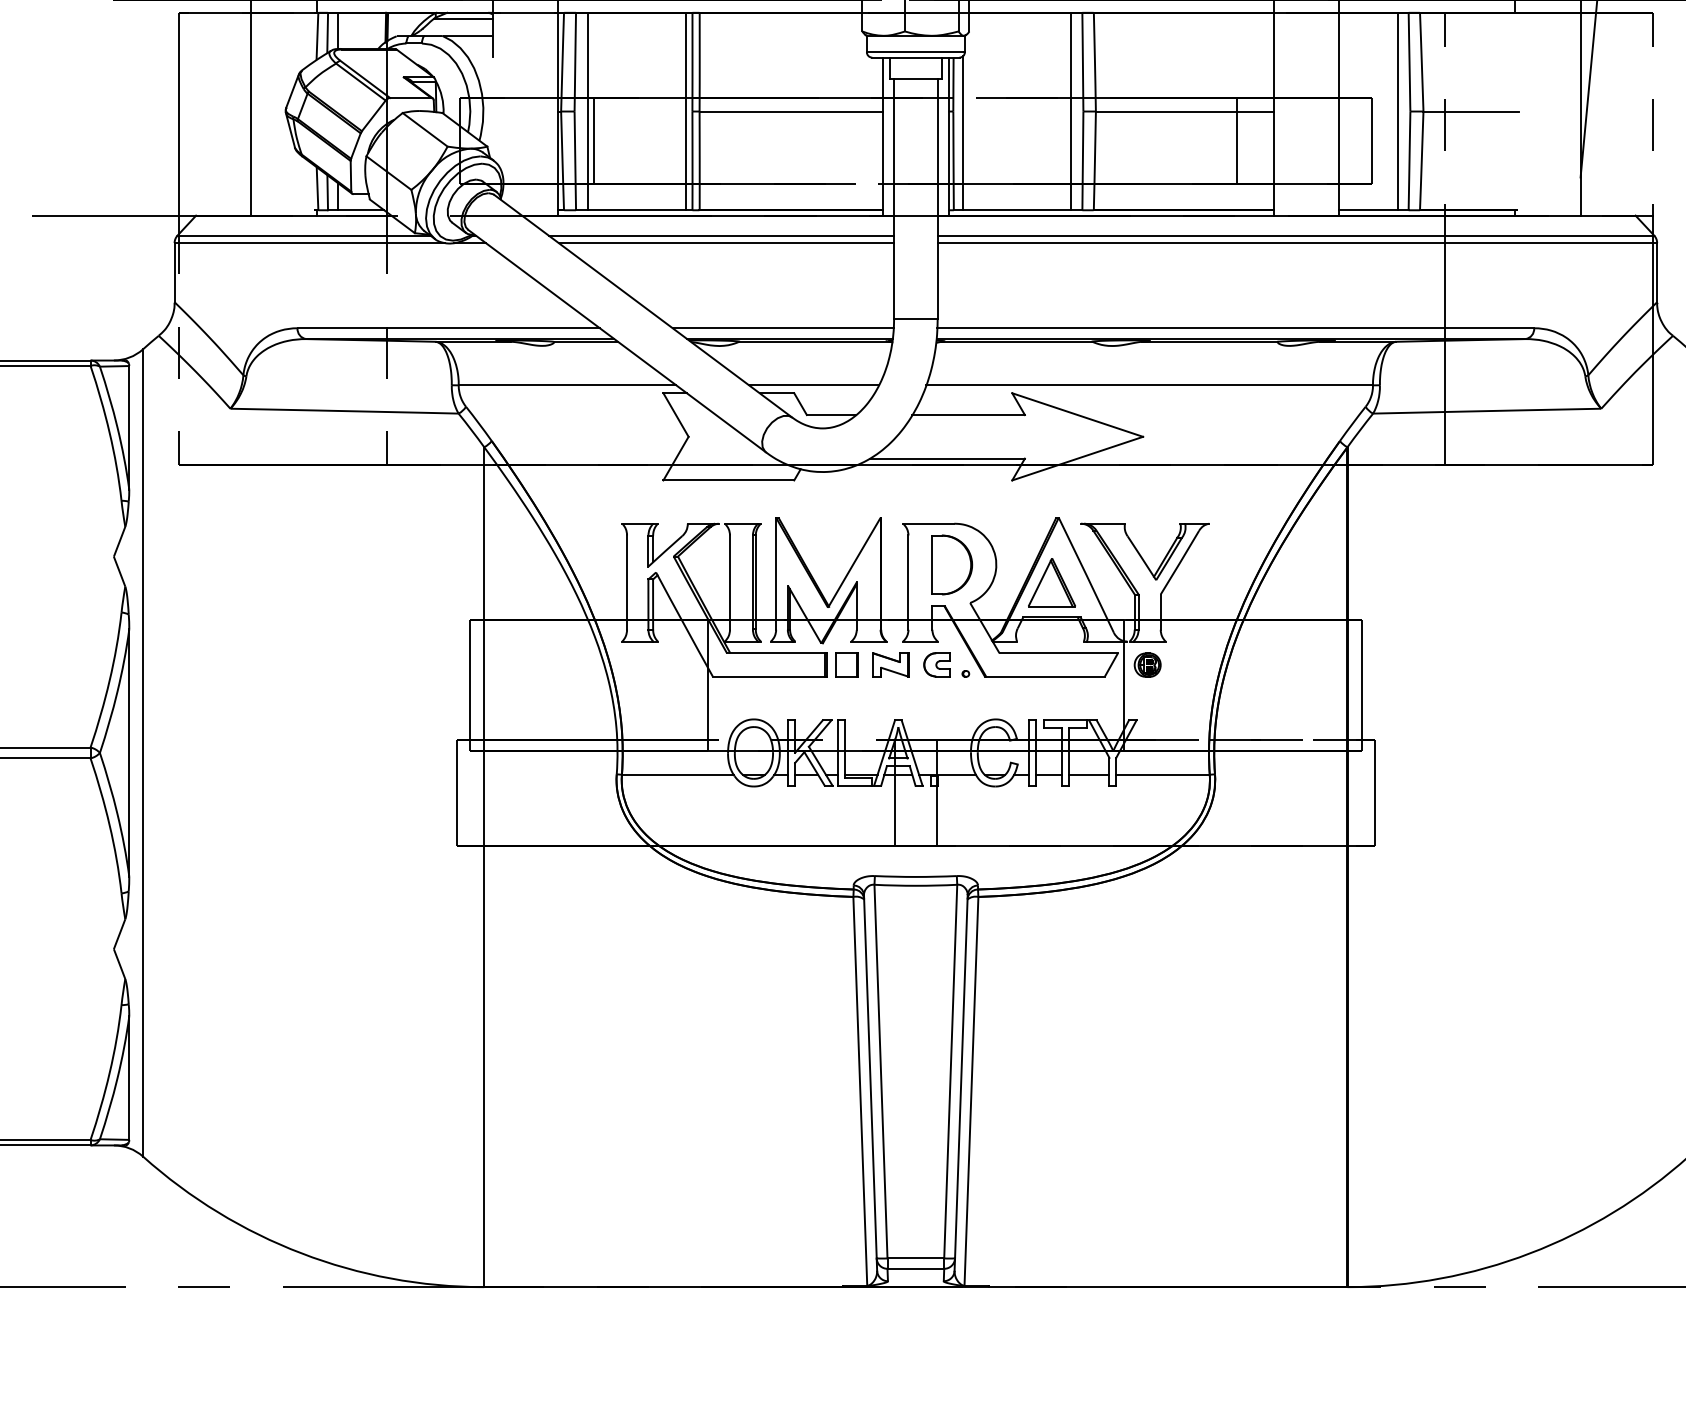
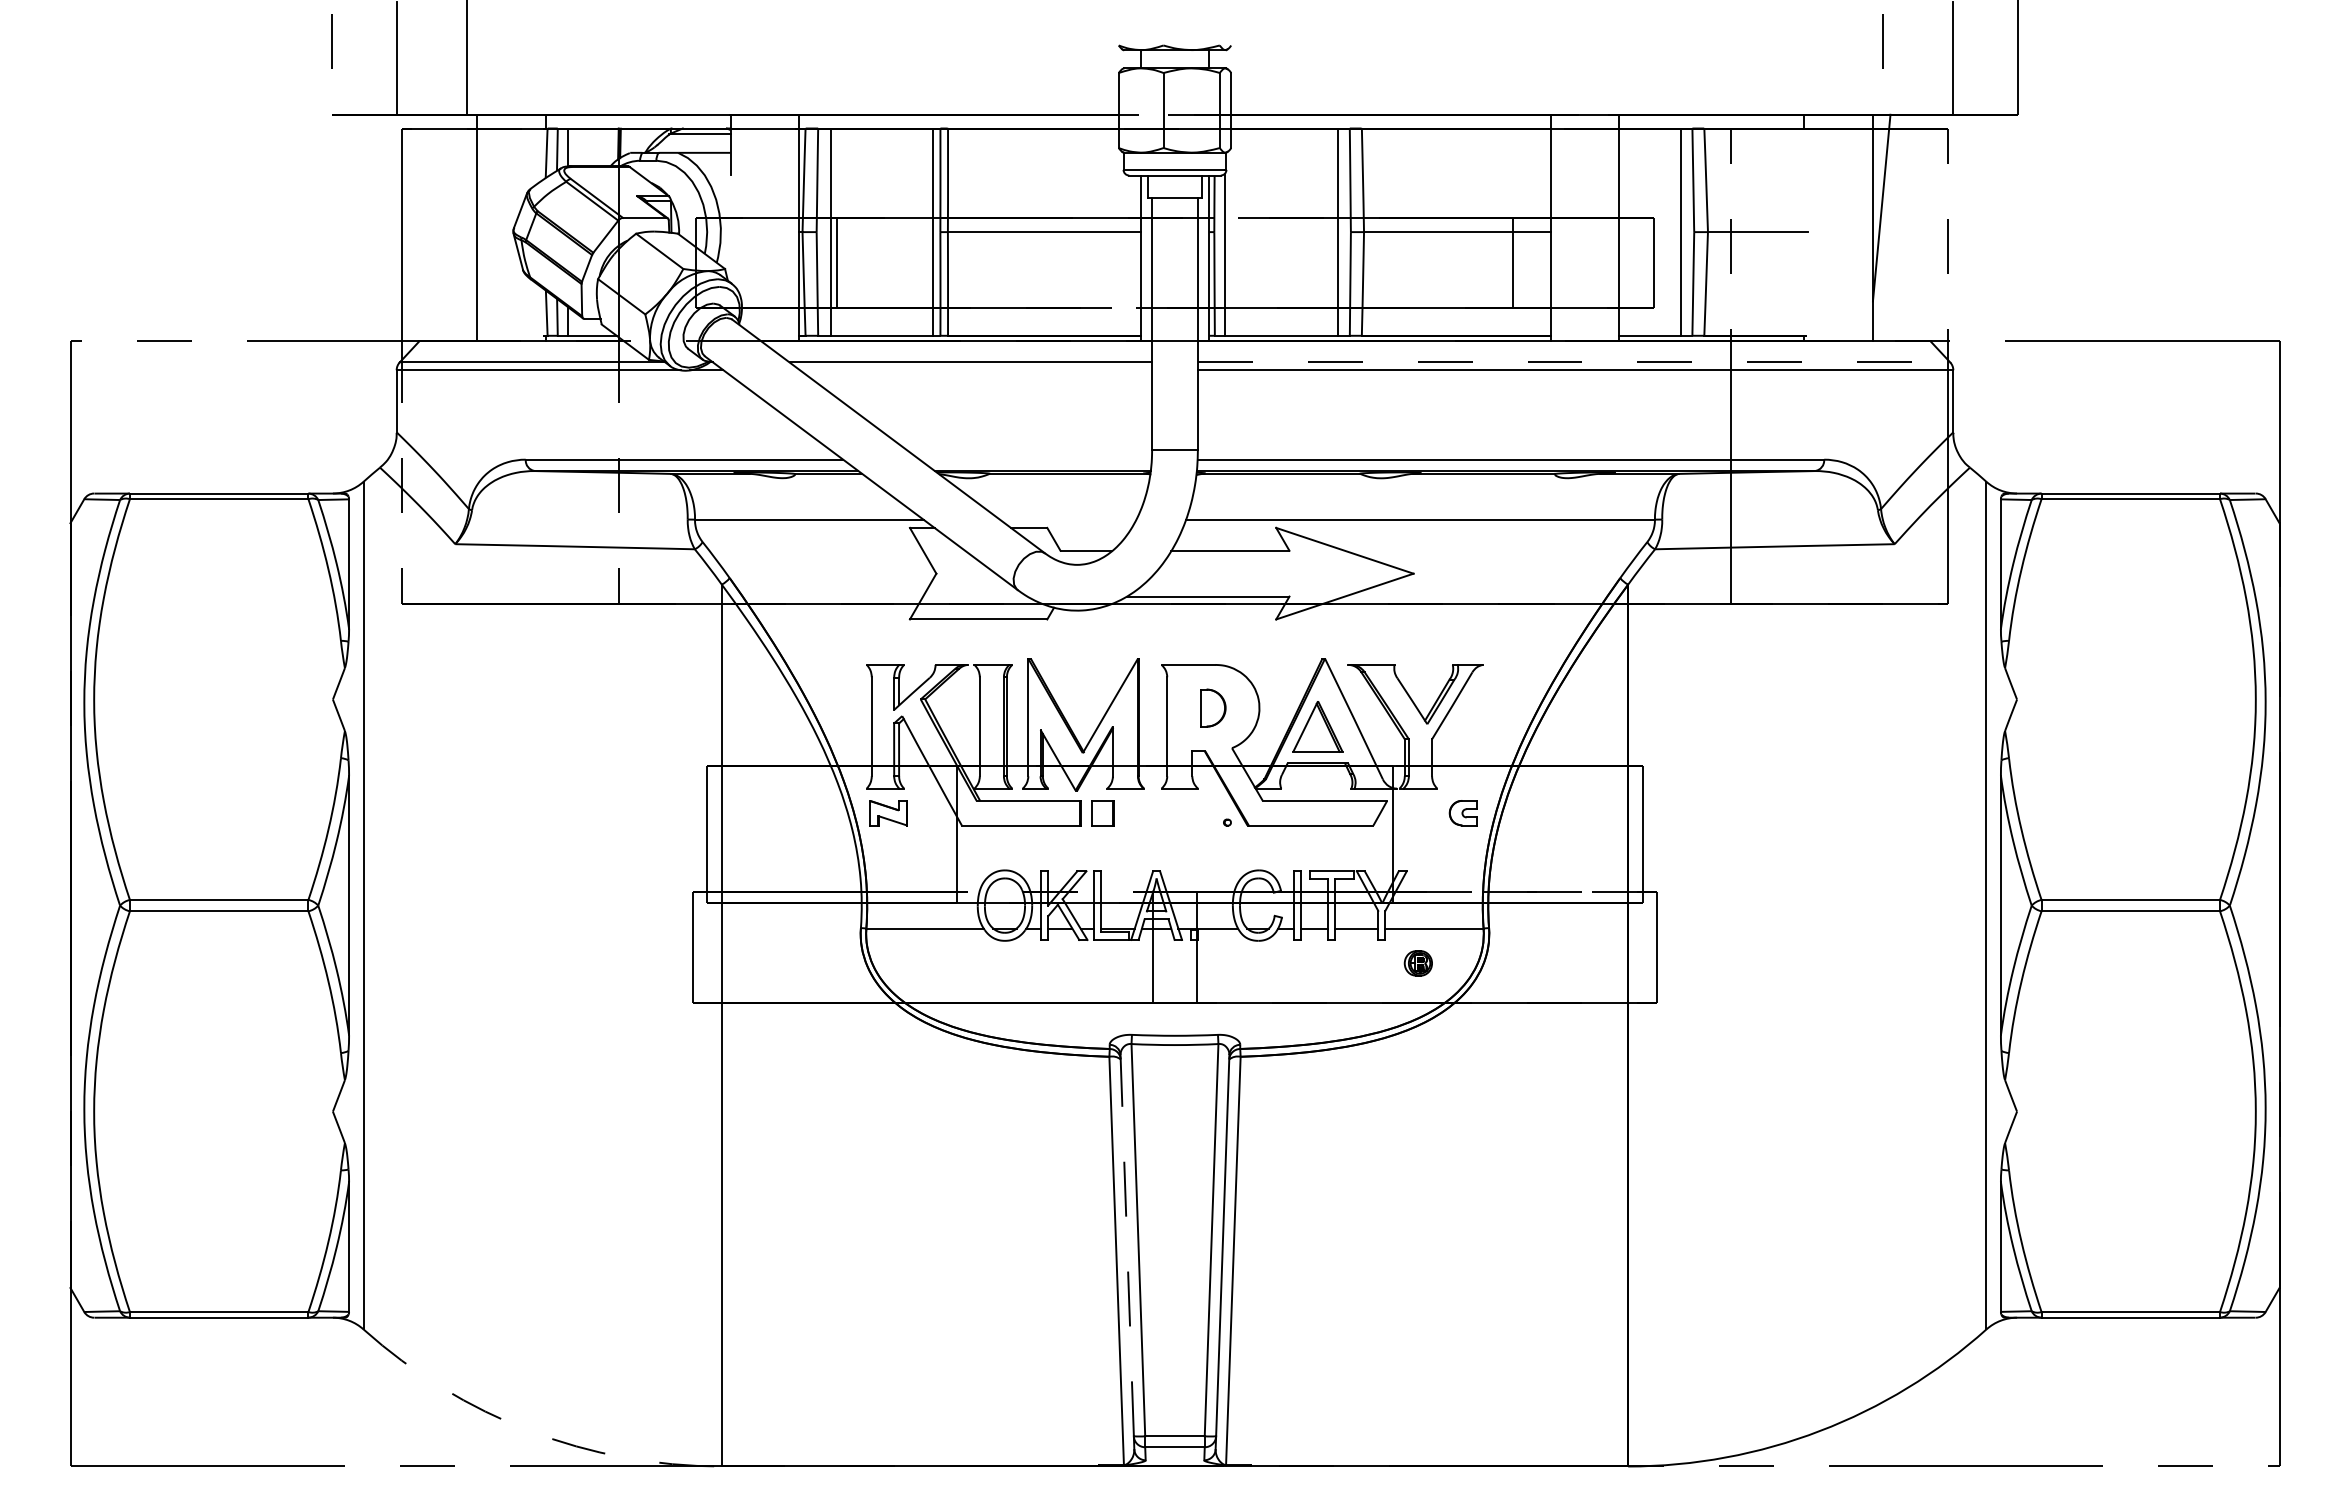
line: (1296, 235) -> (1574, 362), solid -> dashed
line: (725, 243) -> (975, 370), removed
line: (783, 328) -> (1035, 459), removed
line: (813, 385) -> (1067, 519), removed
part: (951, 564) -> (1212, 707), size x0.6
part: (890, 665) -> (888, 813), moved
part: (936, 665) -> (1462, 813), moved
part: (1146, 665) -> (1417, 963), moved
line: (870, 1076) -> (1127, 1245), solid -> dashed
arc: (302, 1253) -> (530, 1431), solid -> dashed

